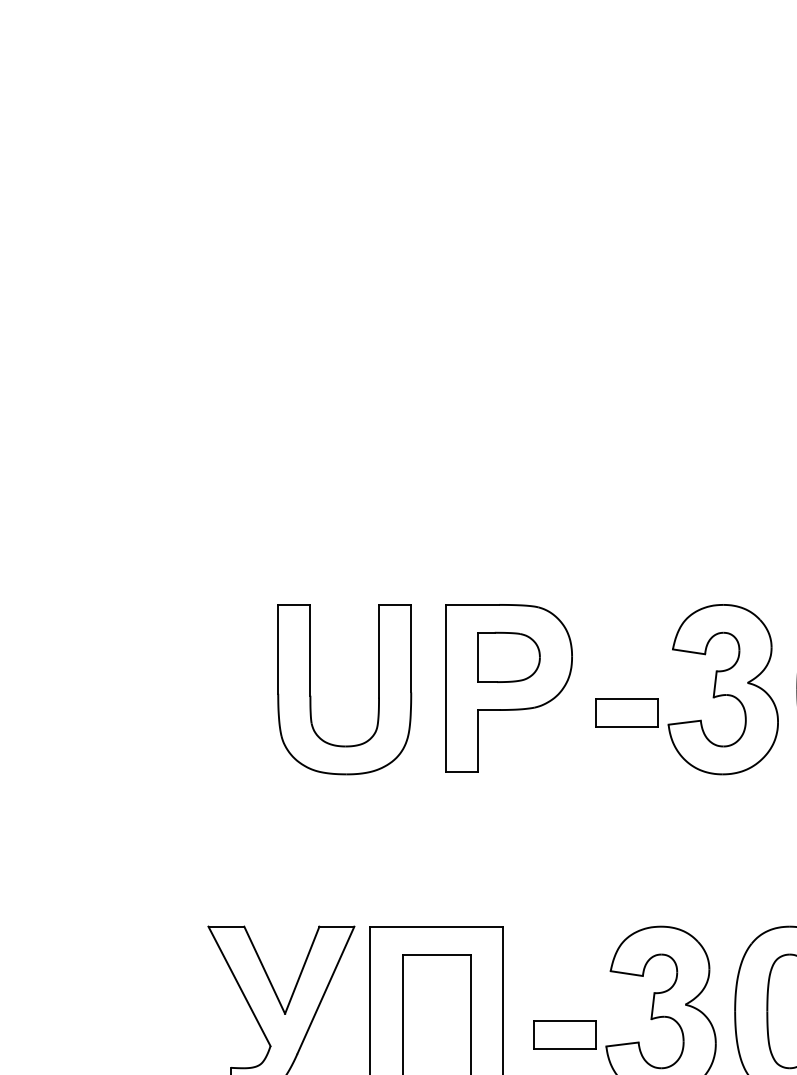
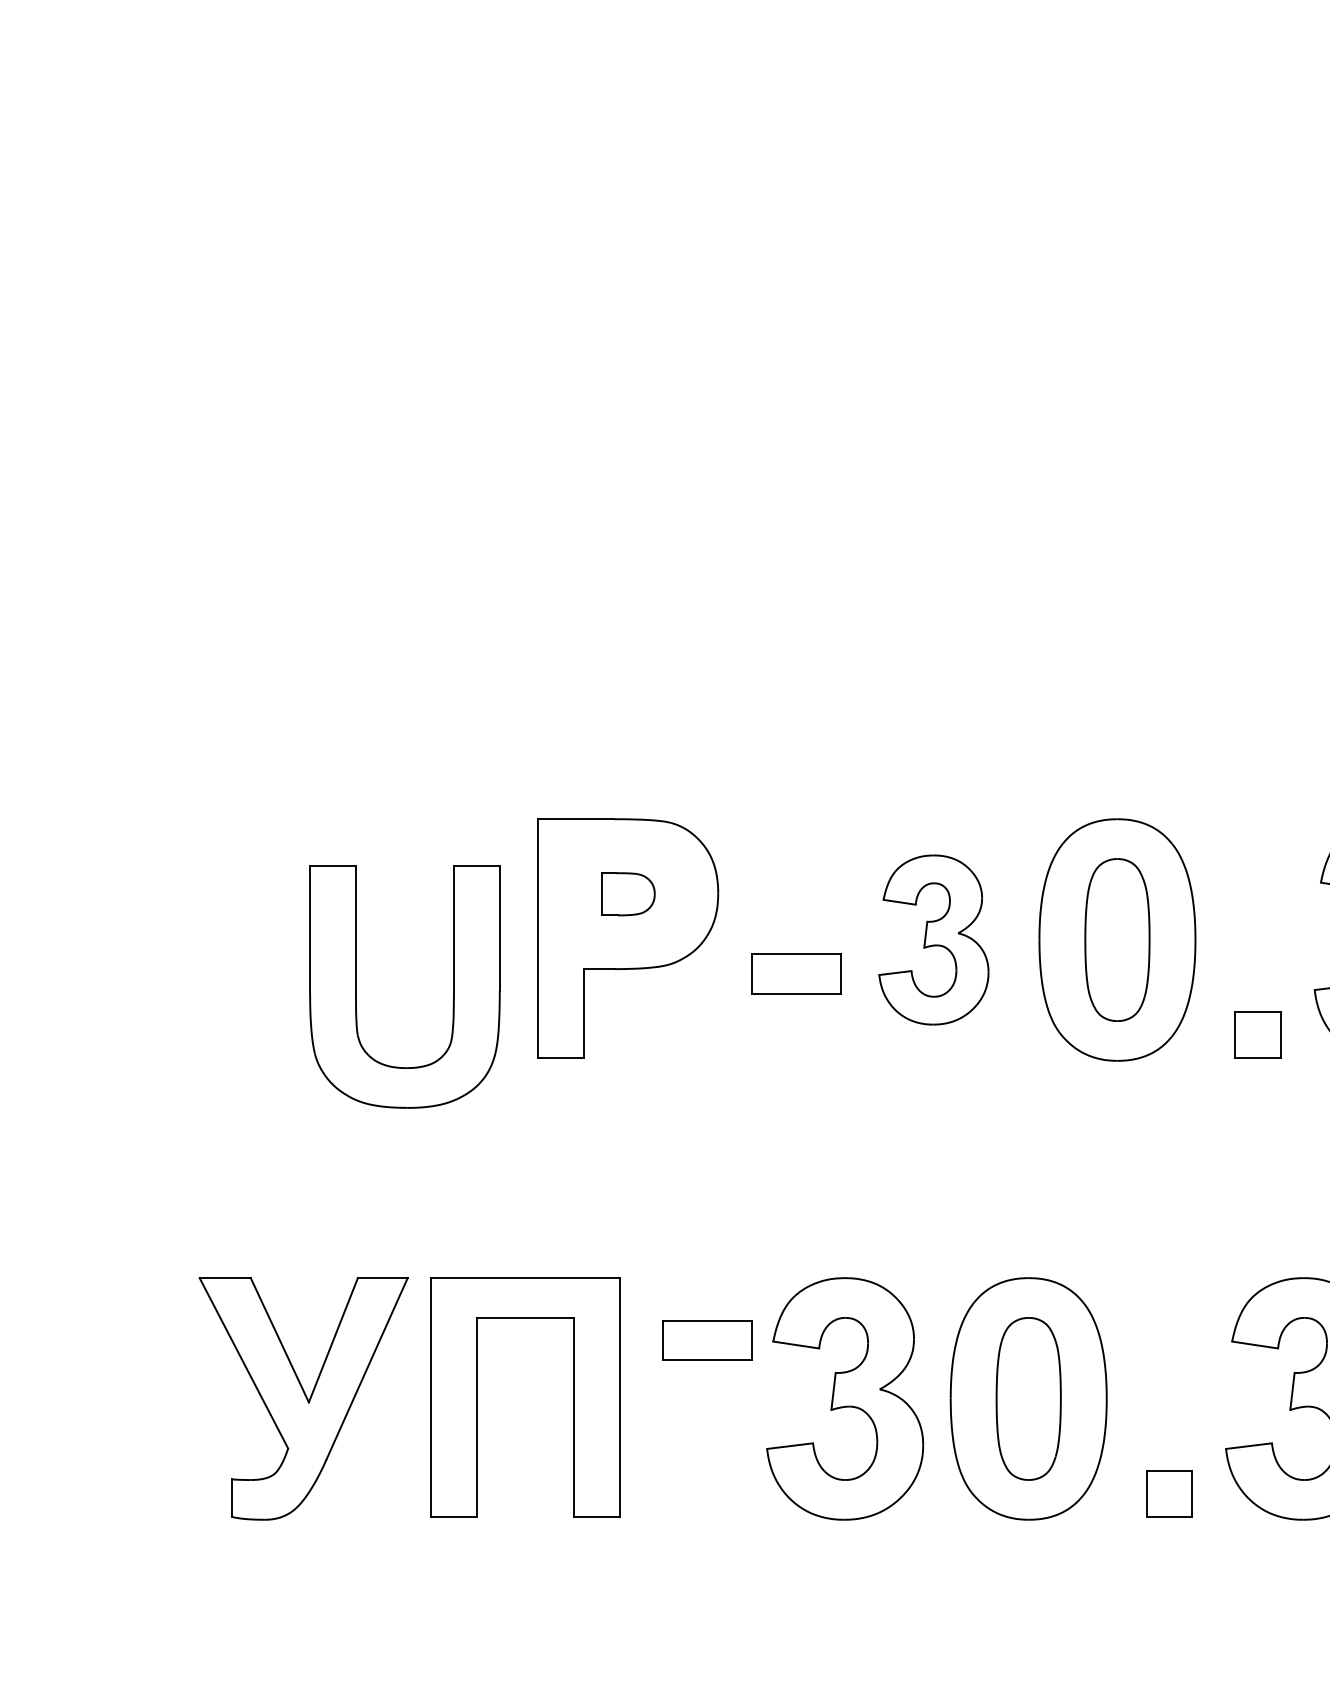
part: (509, 657) -> (628, 894), size x0.6
part: (310, 689) -> (356, 986), moved
part: (723, 689) -> (933, 939), size x0.7
part: (564, 1034) -> (707, 1340), moved

